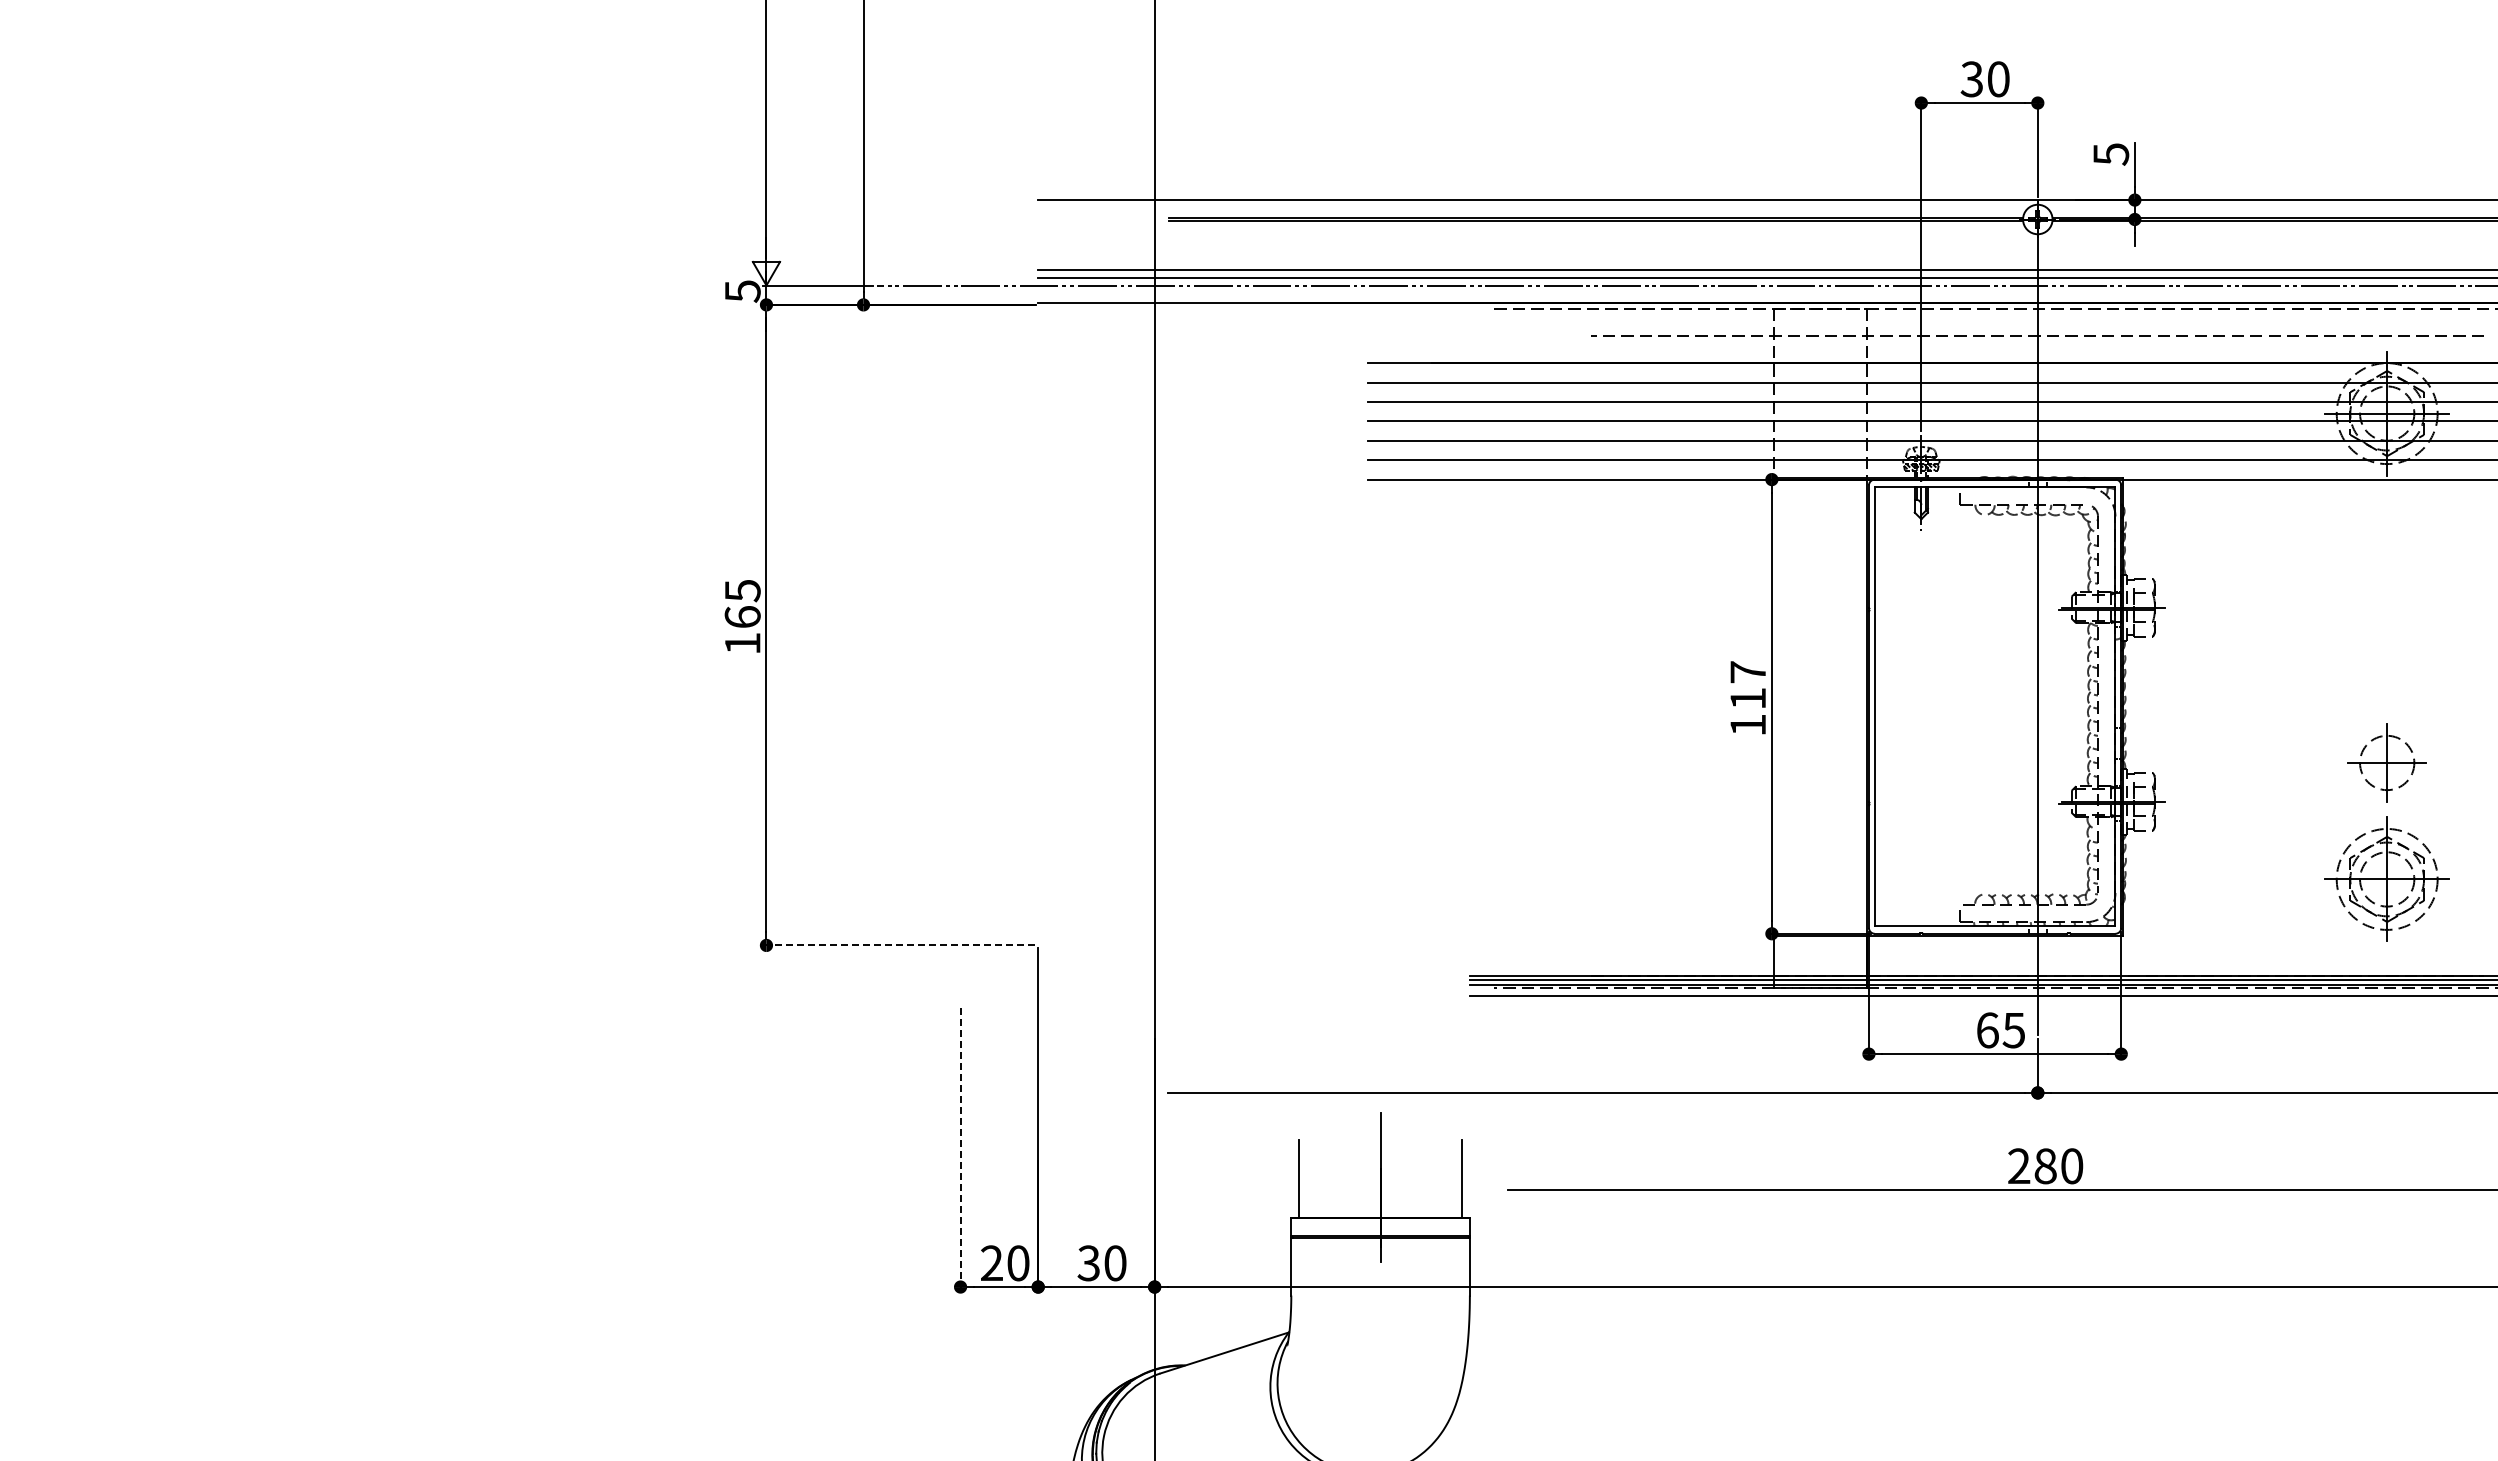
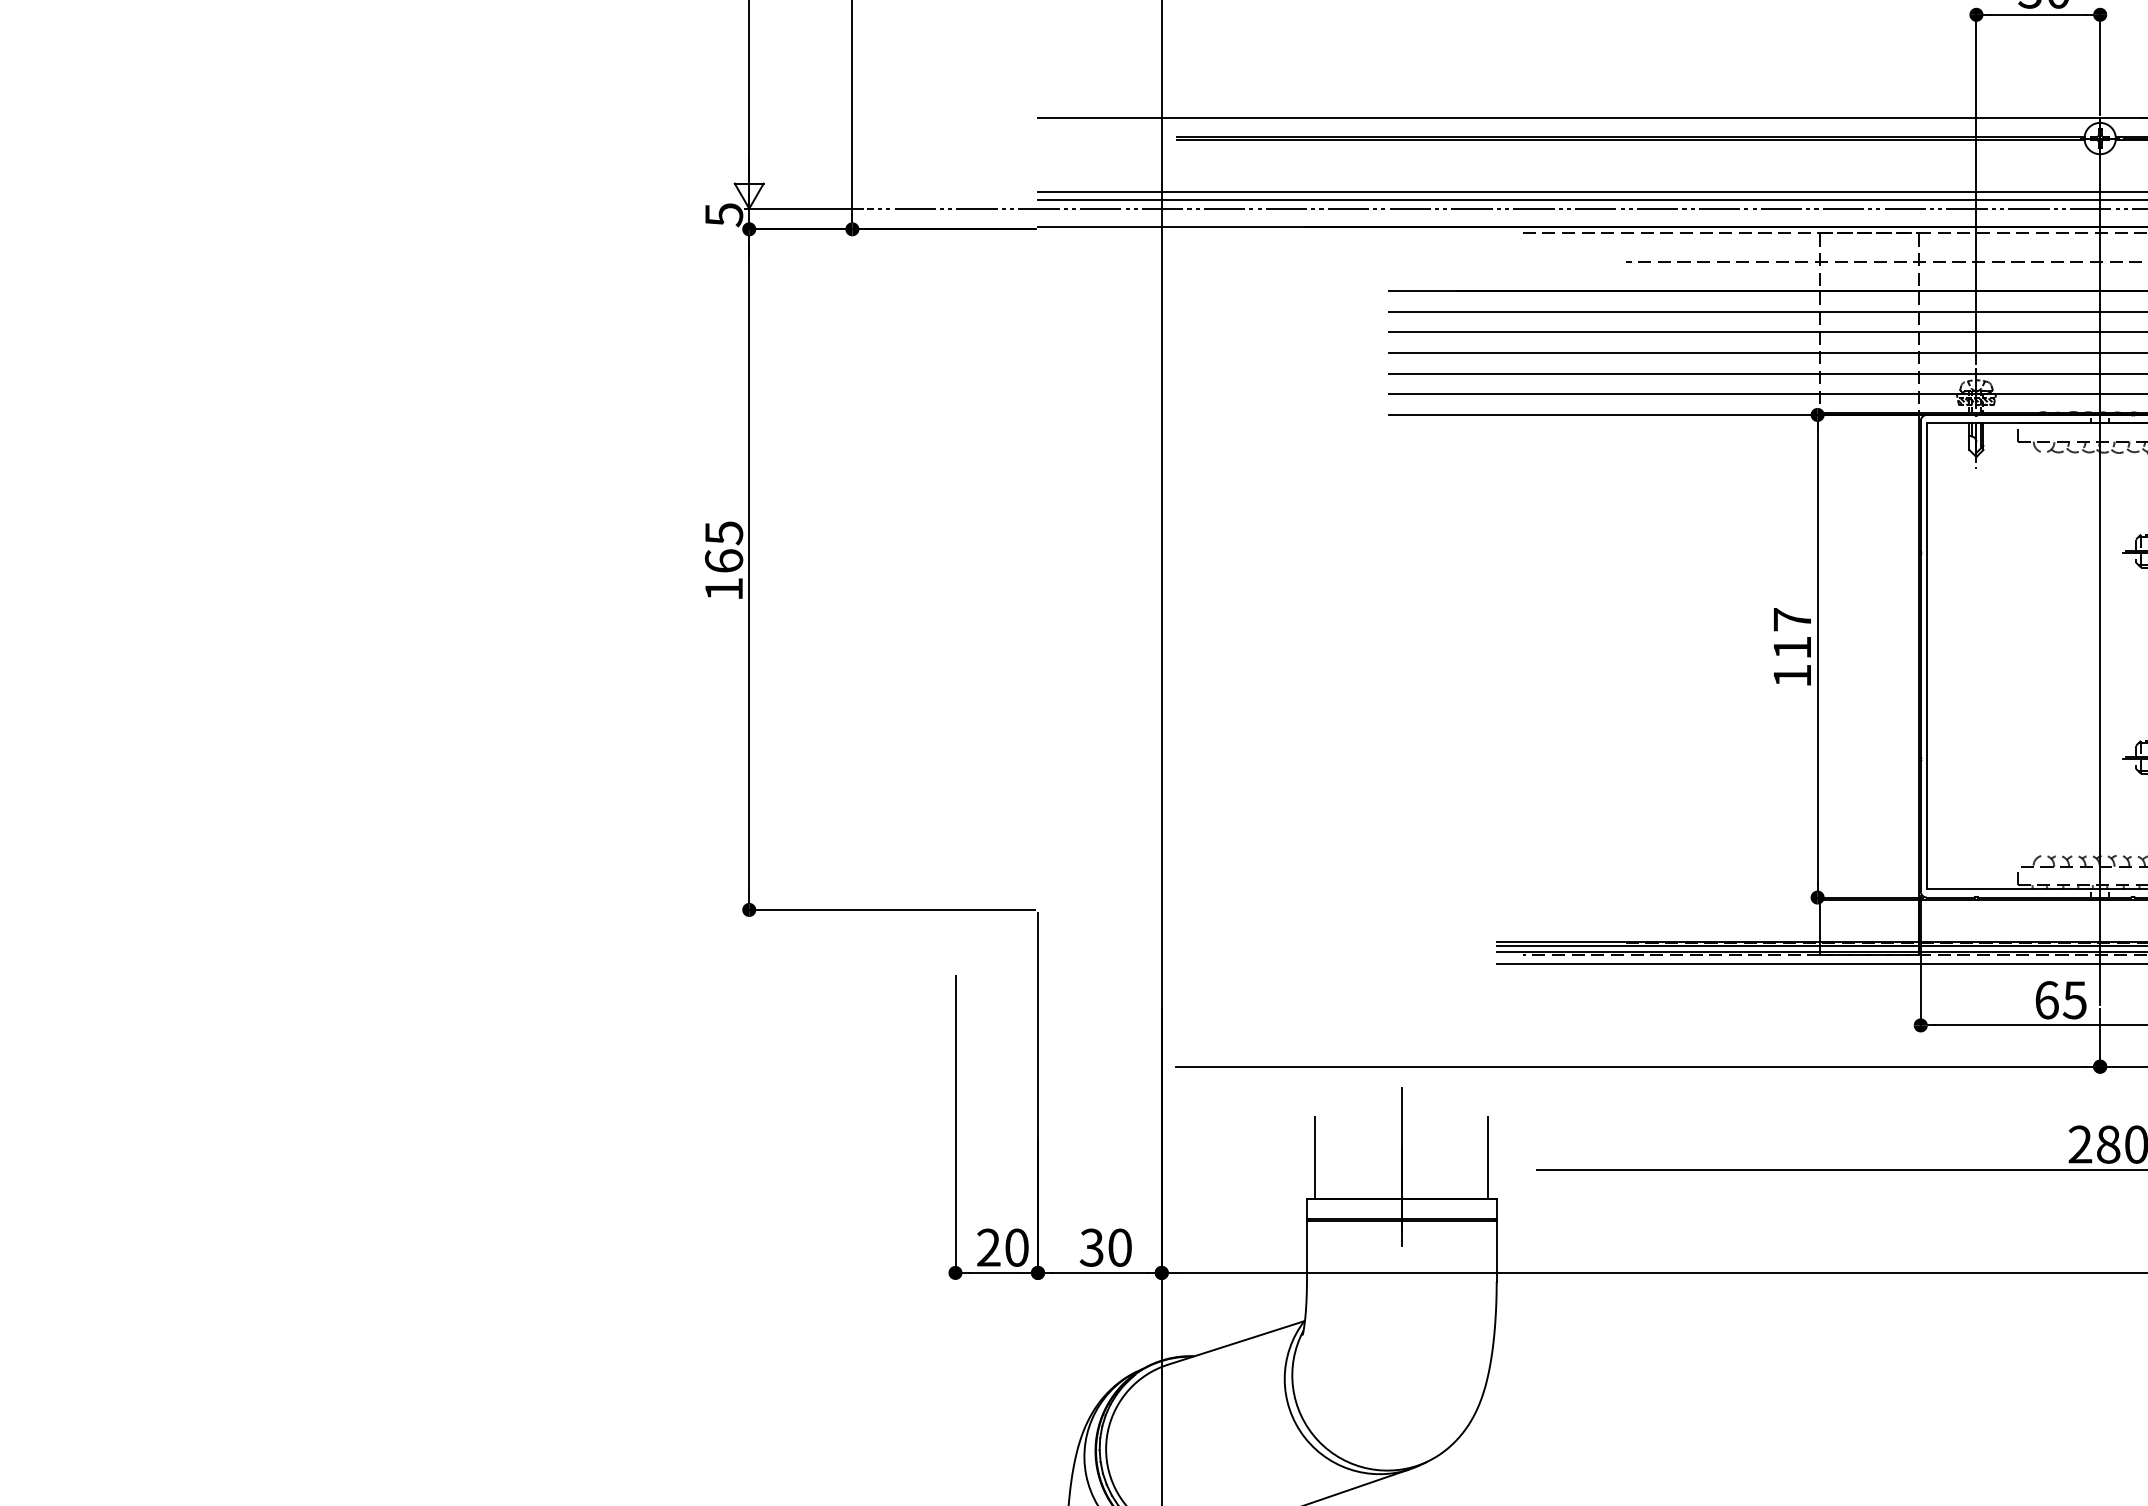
line: (898, 945) -> (889, 910), dashed -> solid
line: (960, 1149) -> (955, 1126), dashed -> solid

